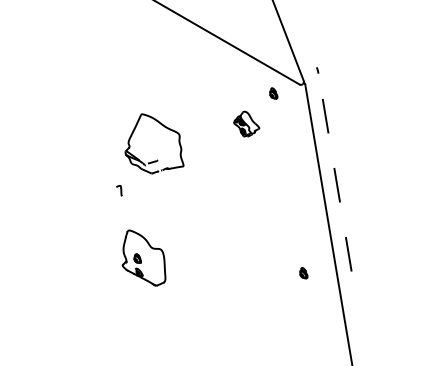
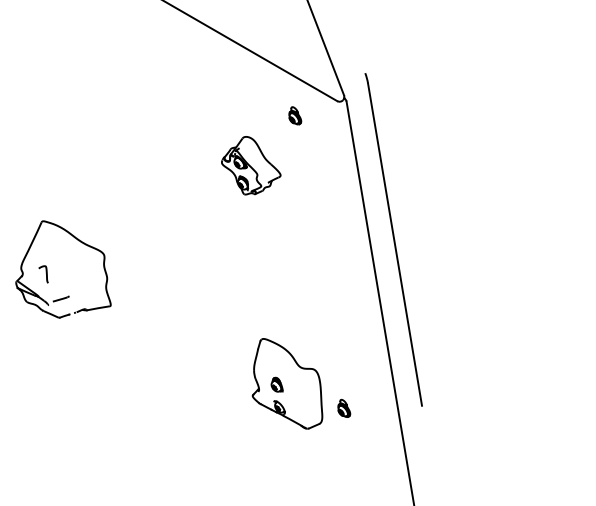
part: (246, 123) -> (250, 164), size x1.43
part: (157, 159) -> (68, 294), moved
line: (334, 172) -> (394, 244), dashed -> solid
part: (143, 257) -> (286, 382), moved

